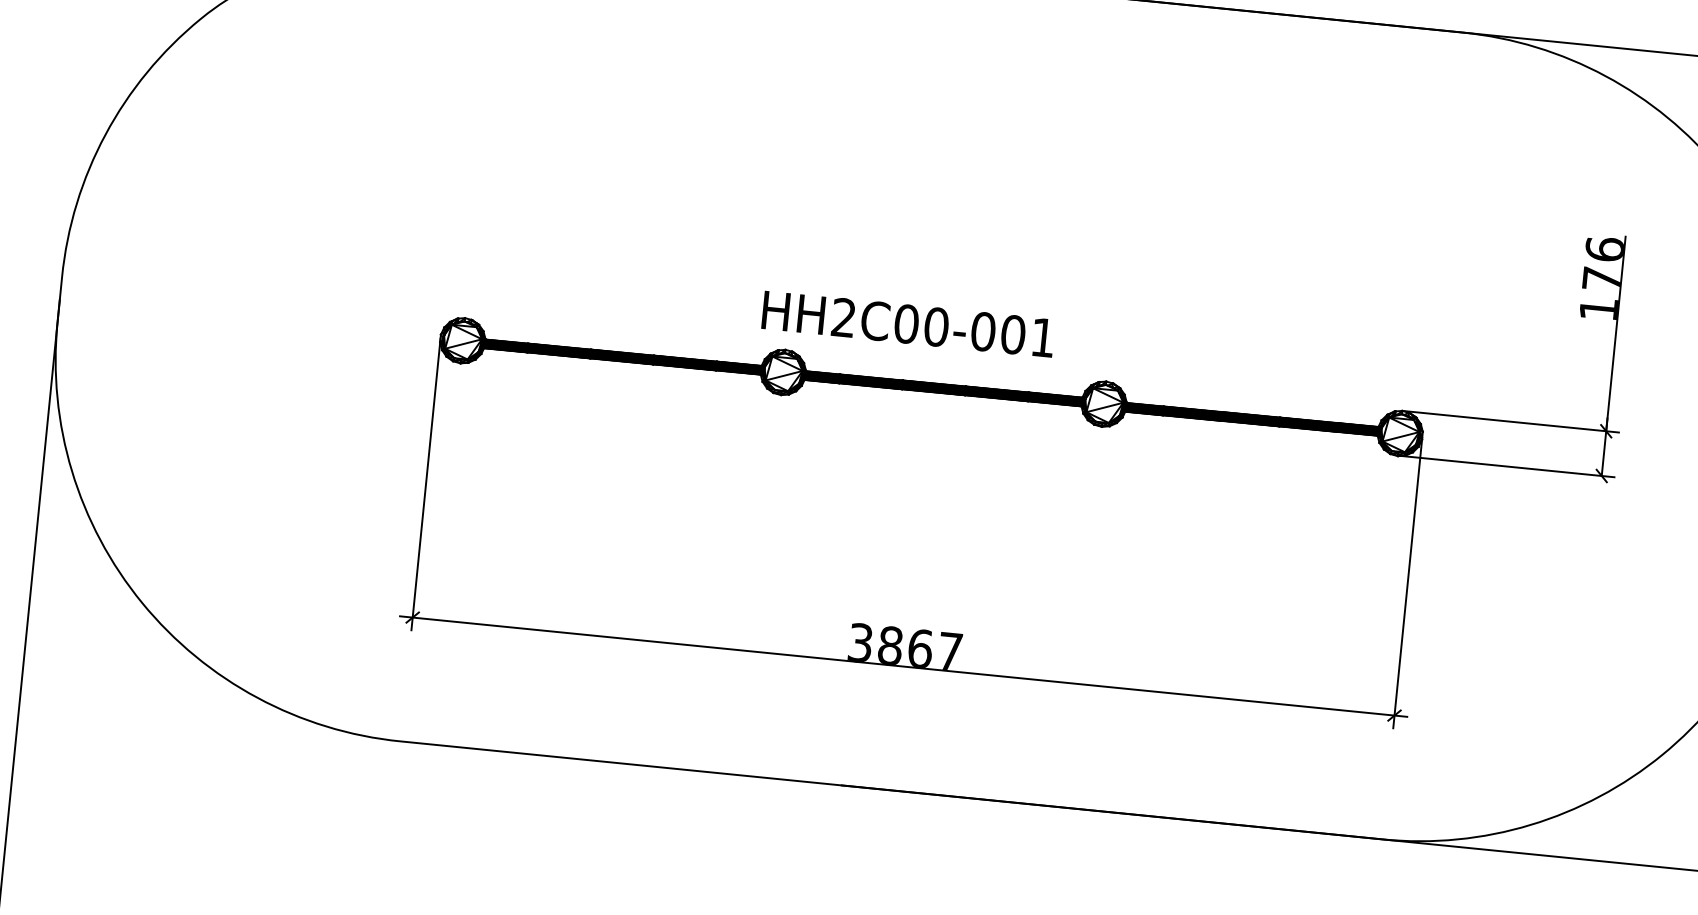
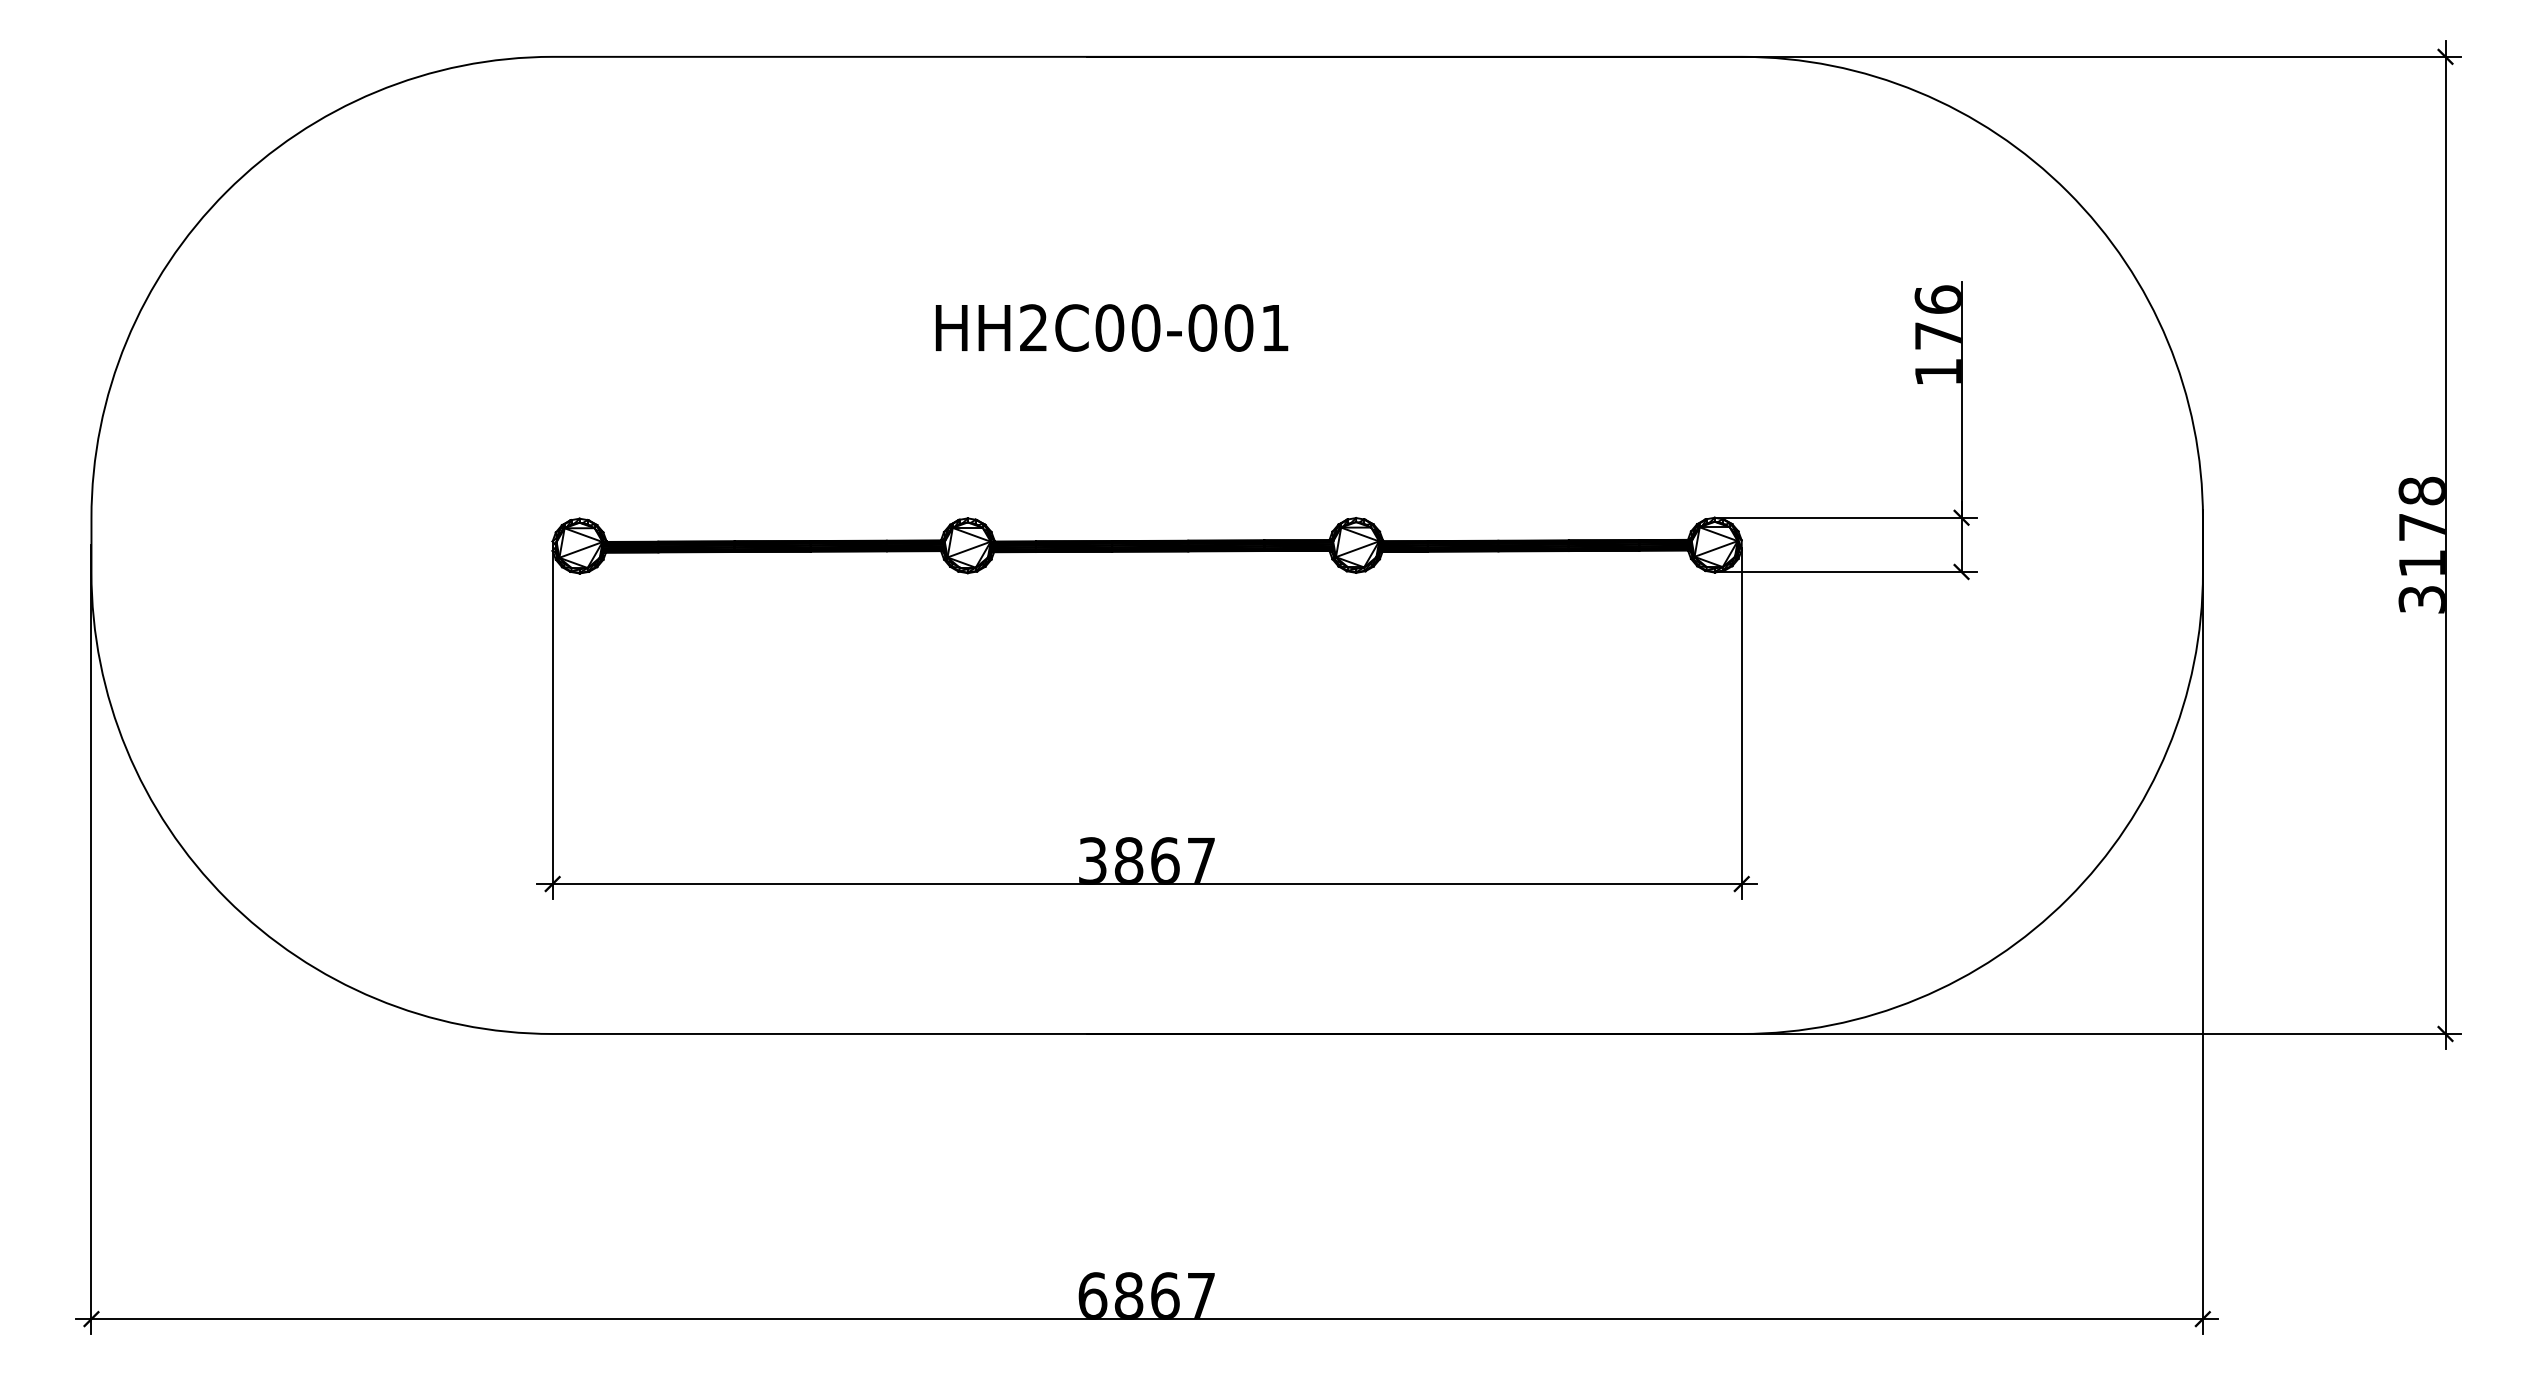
text: (908, 323) -> (1111, 327), moved

